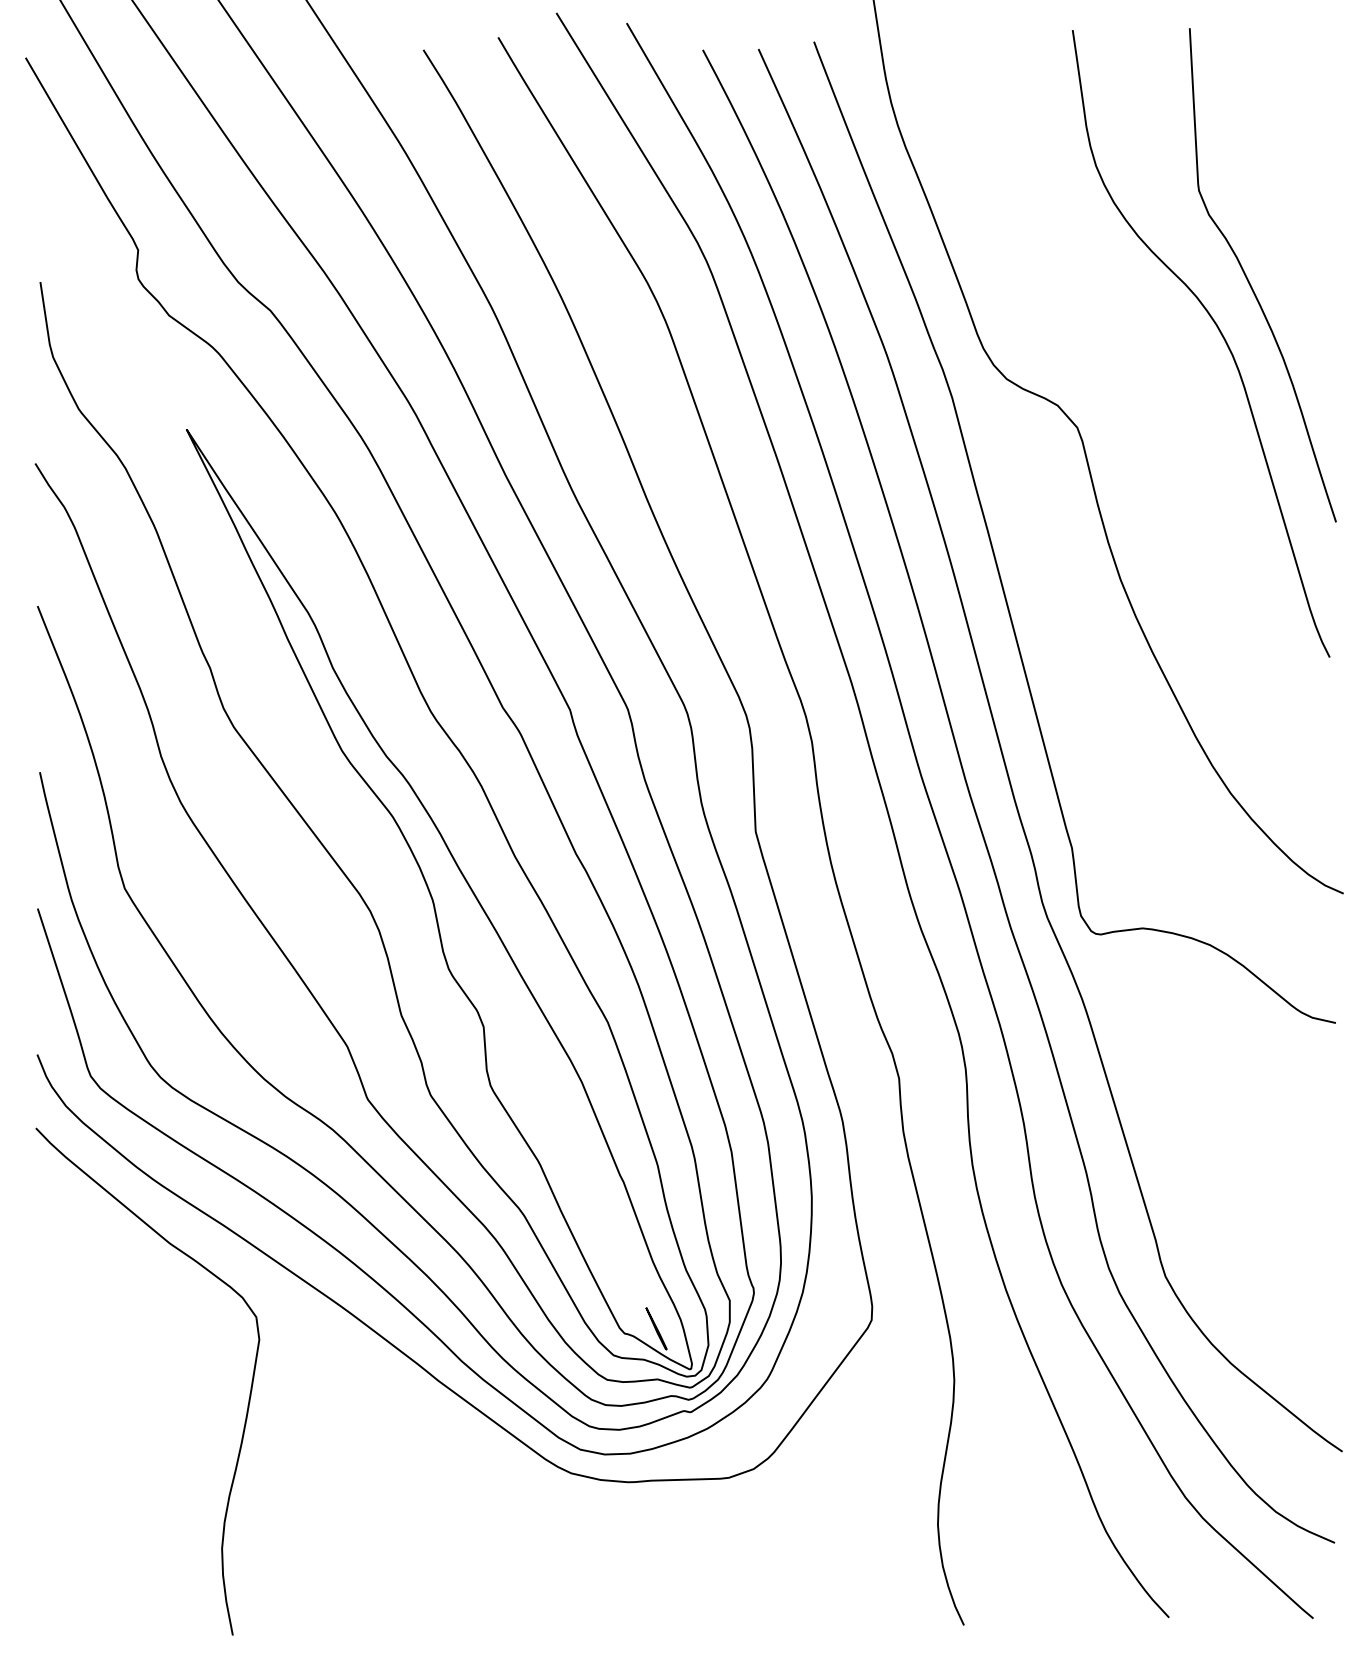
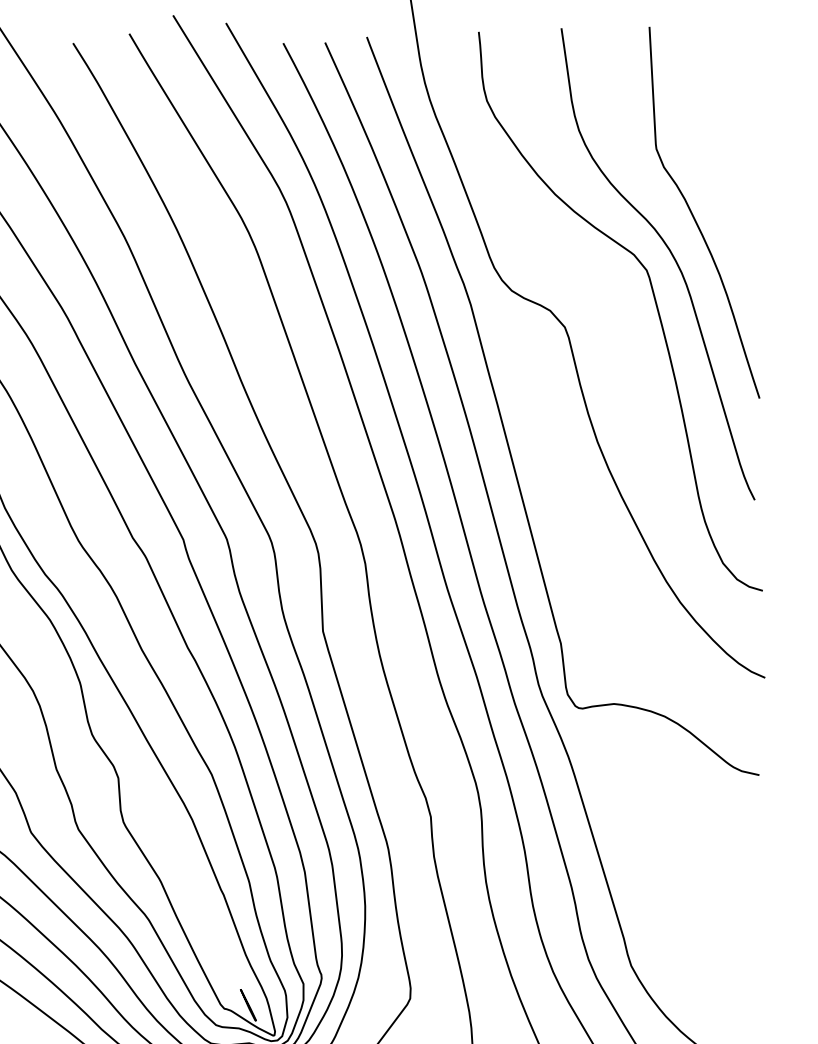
curve: (1197, 396) -> (655, 303), added

